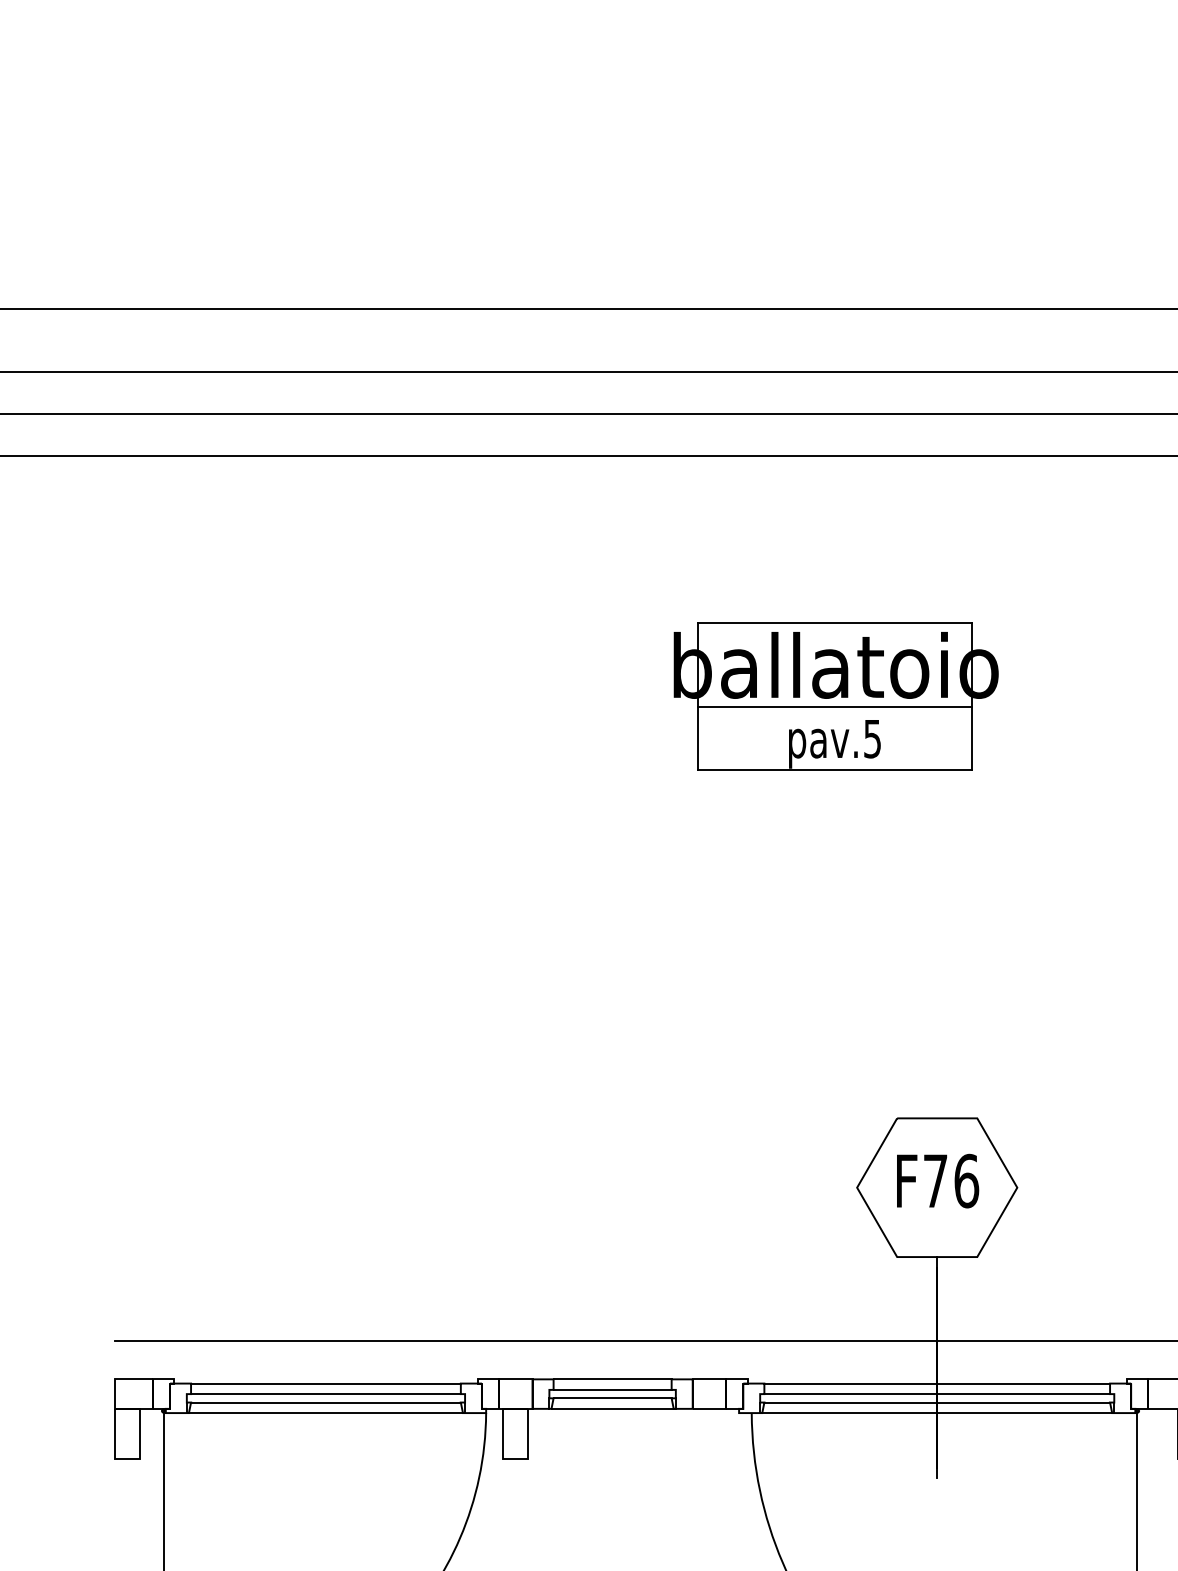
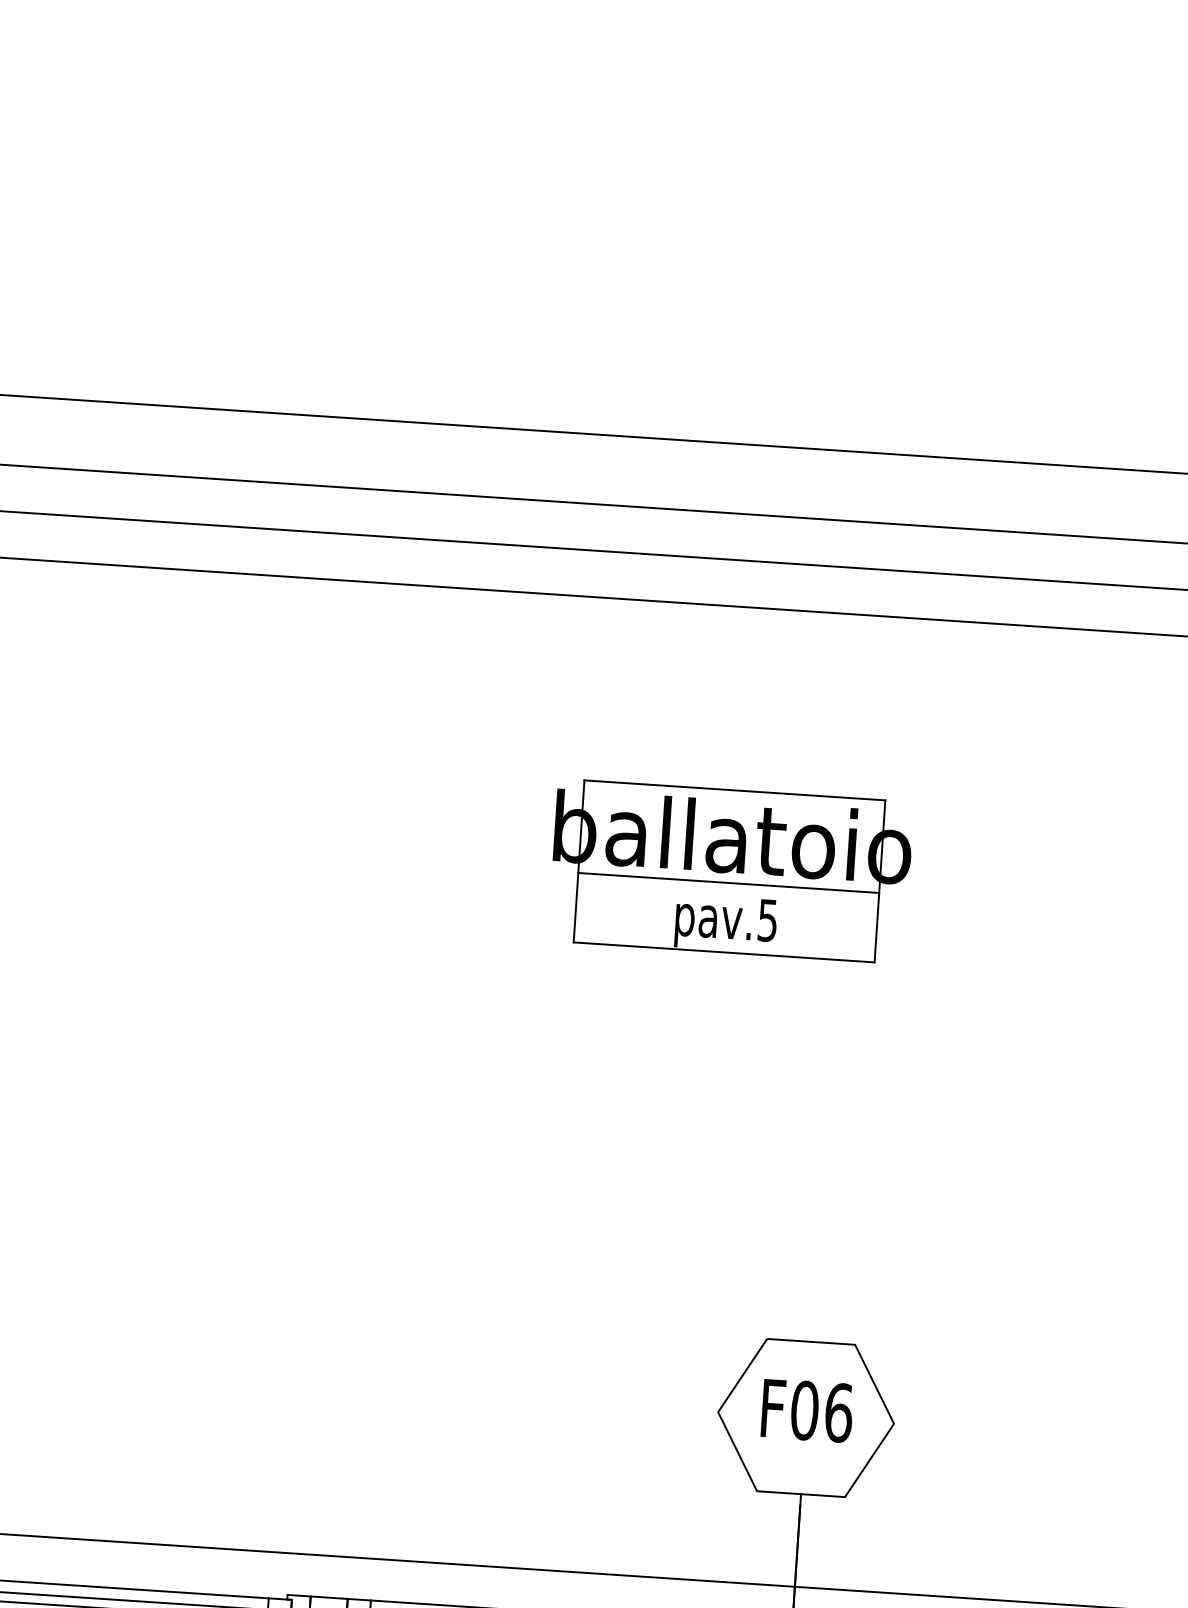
text: (935, 1180) -> (804, 1409), F76 -> F06

